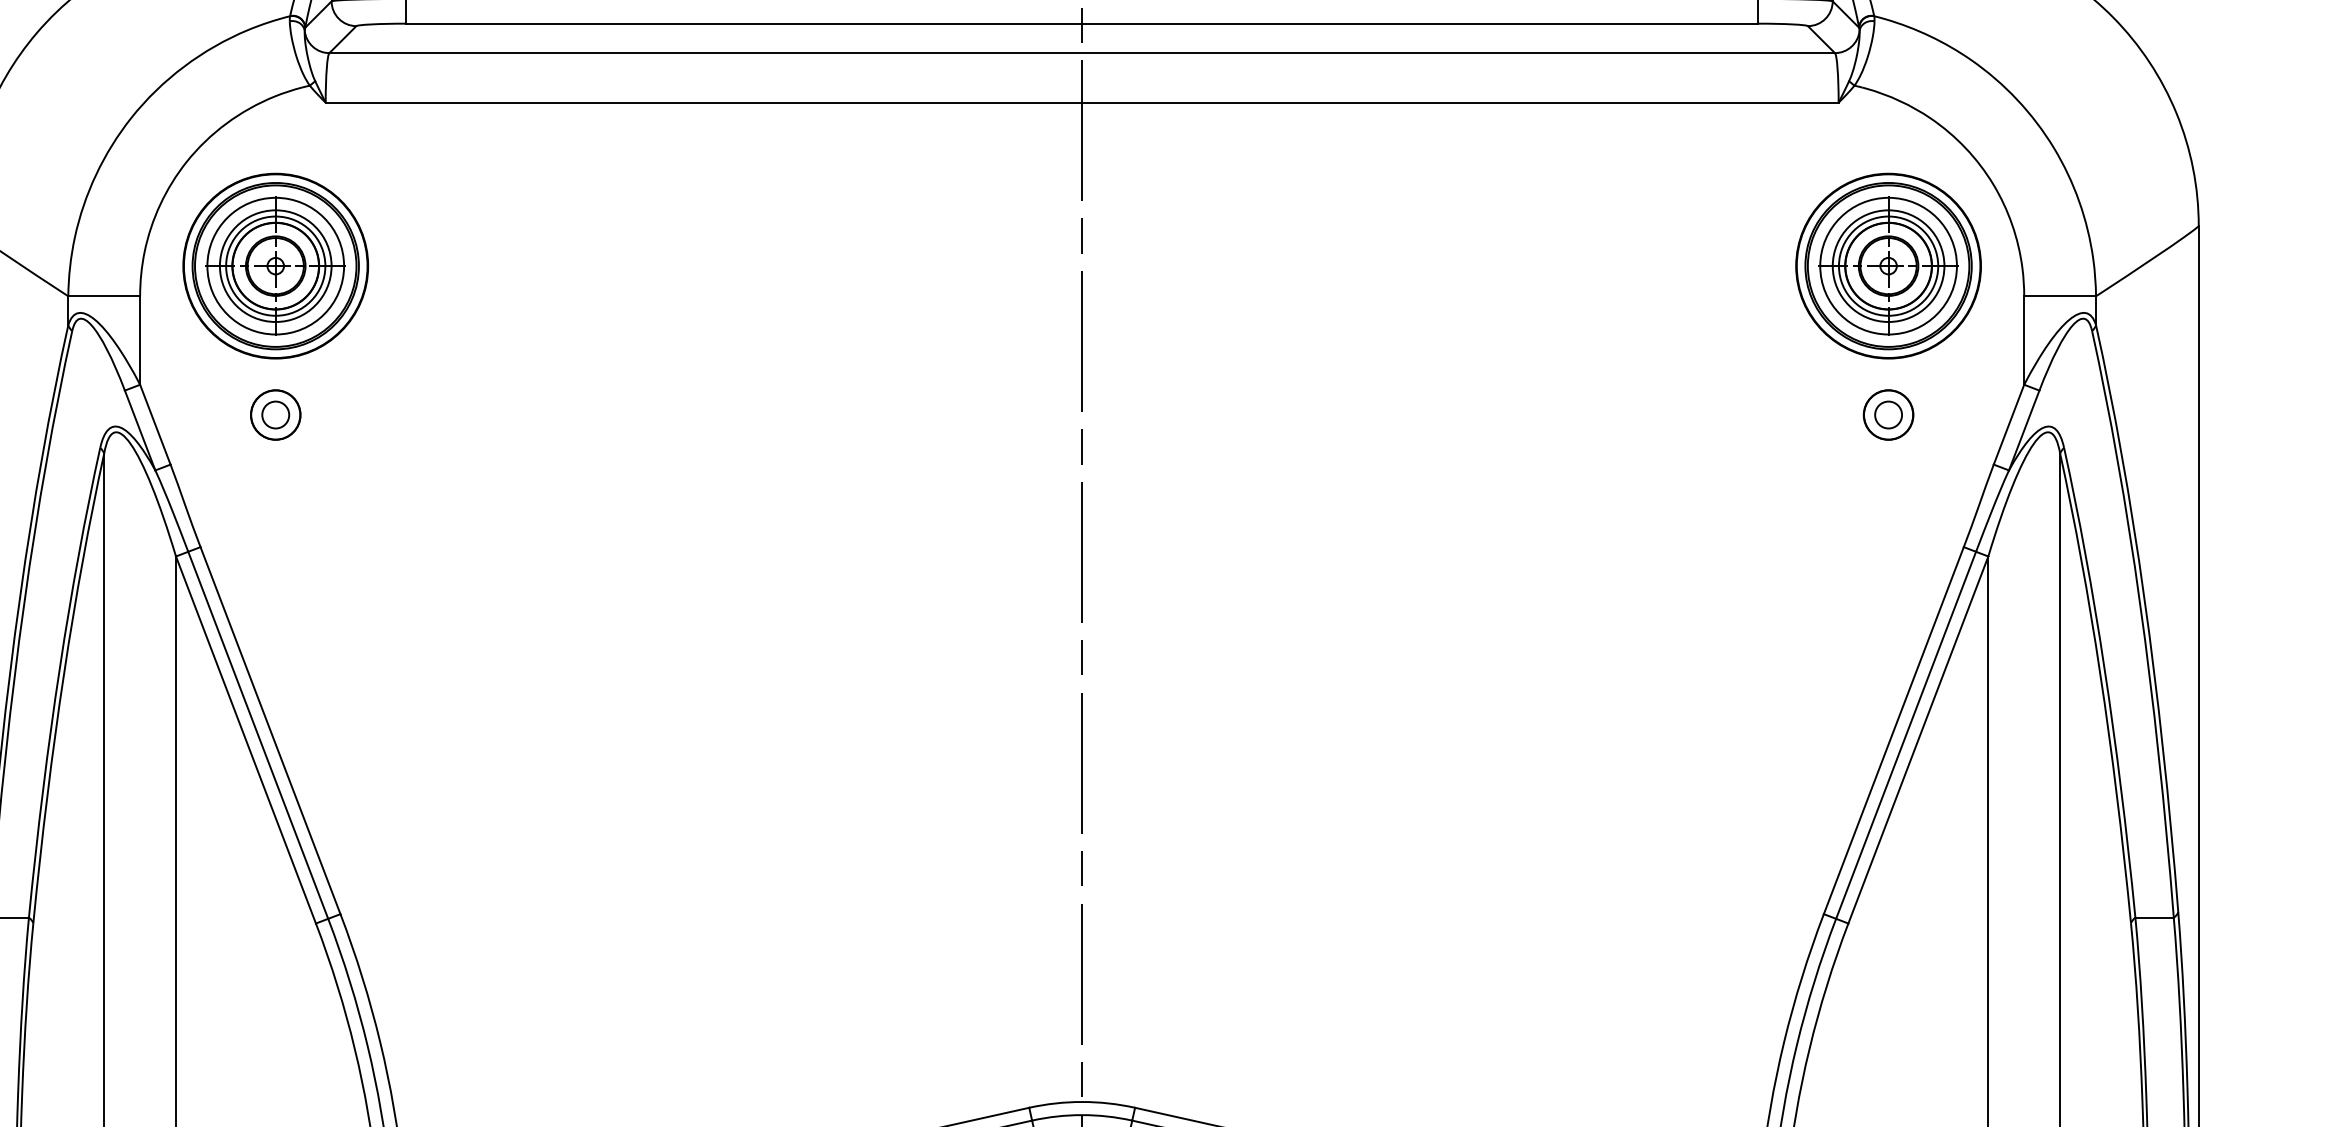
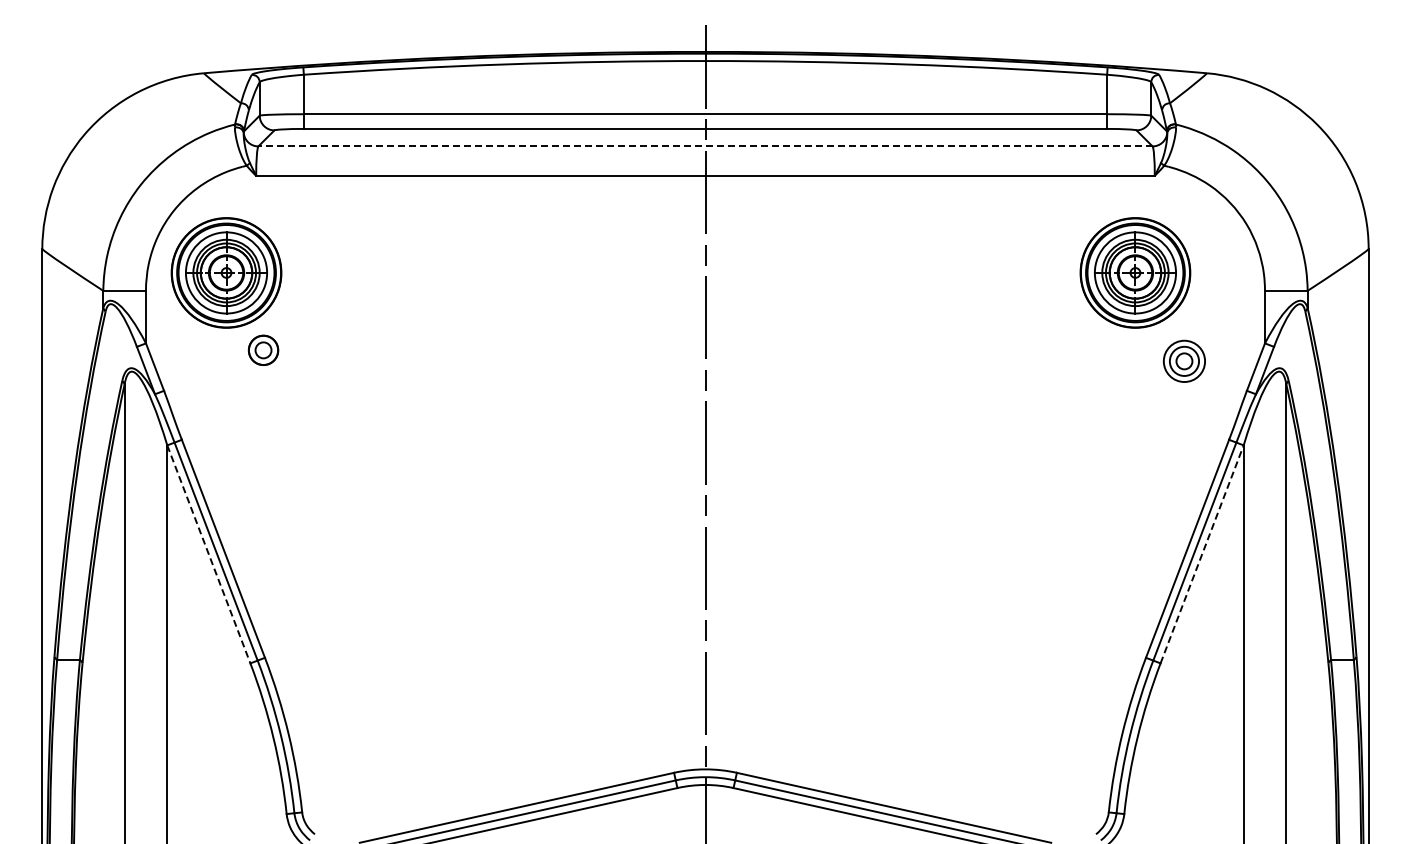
line: (1082, 53) -> (705, 146), solid -> dashed
part: (1888, 265) -> (1135, 272), moved
part: (275, 413) -> (263, 349), moved
circle: (1888, 415) -> (1184, 361), size x1.4
line: (245, 740) -> (208, 554), solid -> dashed
line: (1918, 740) -> (1202, 554), solid -> dashed

